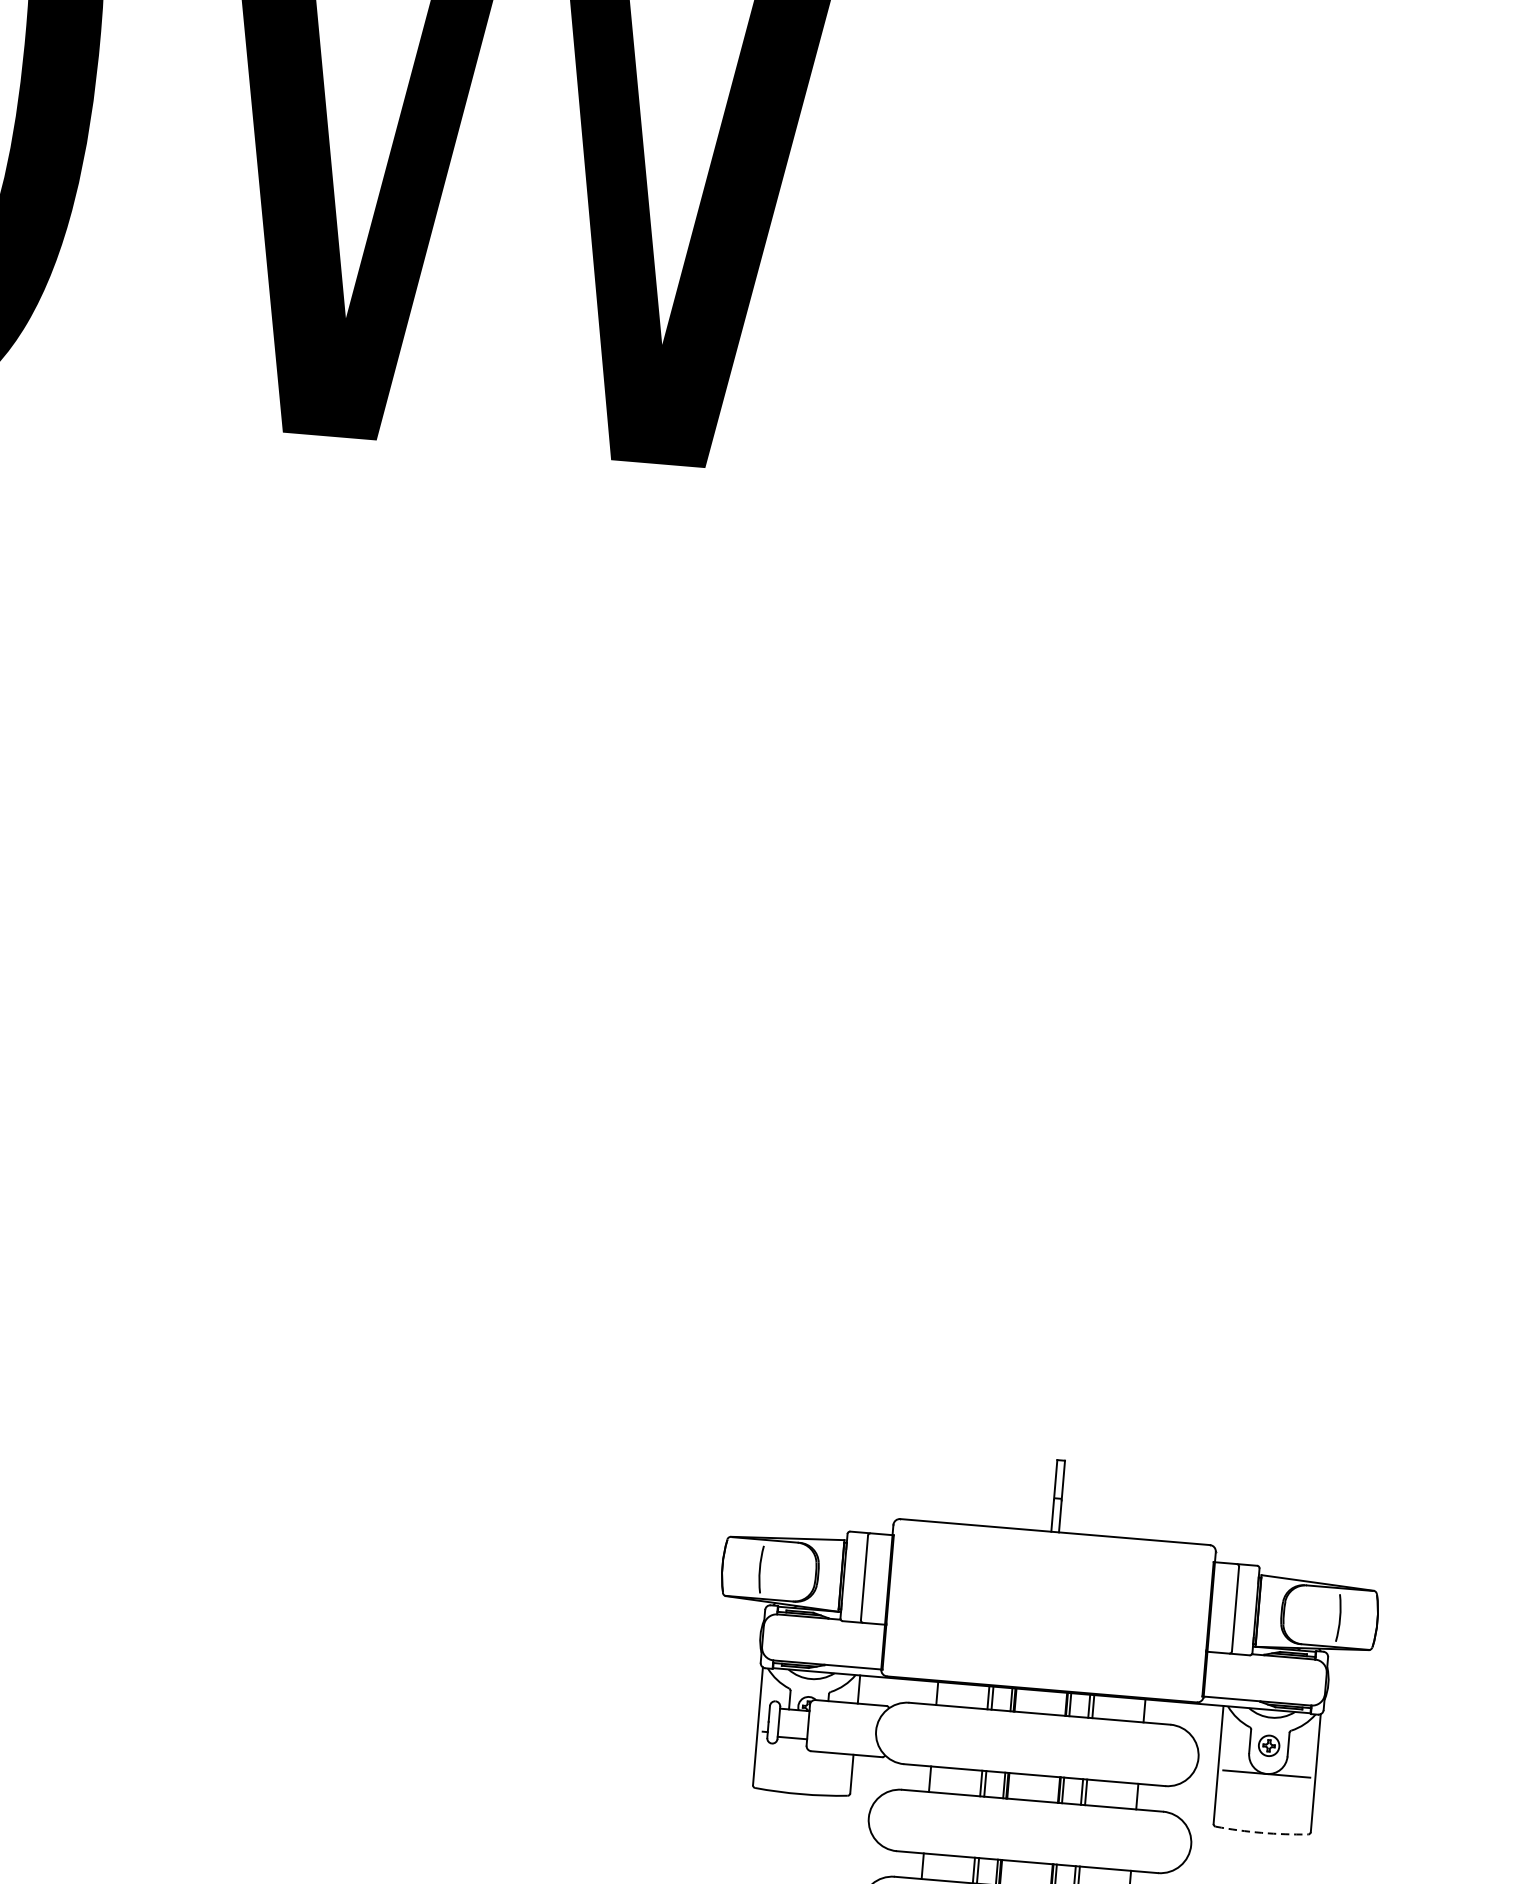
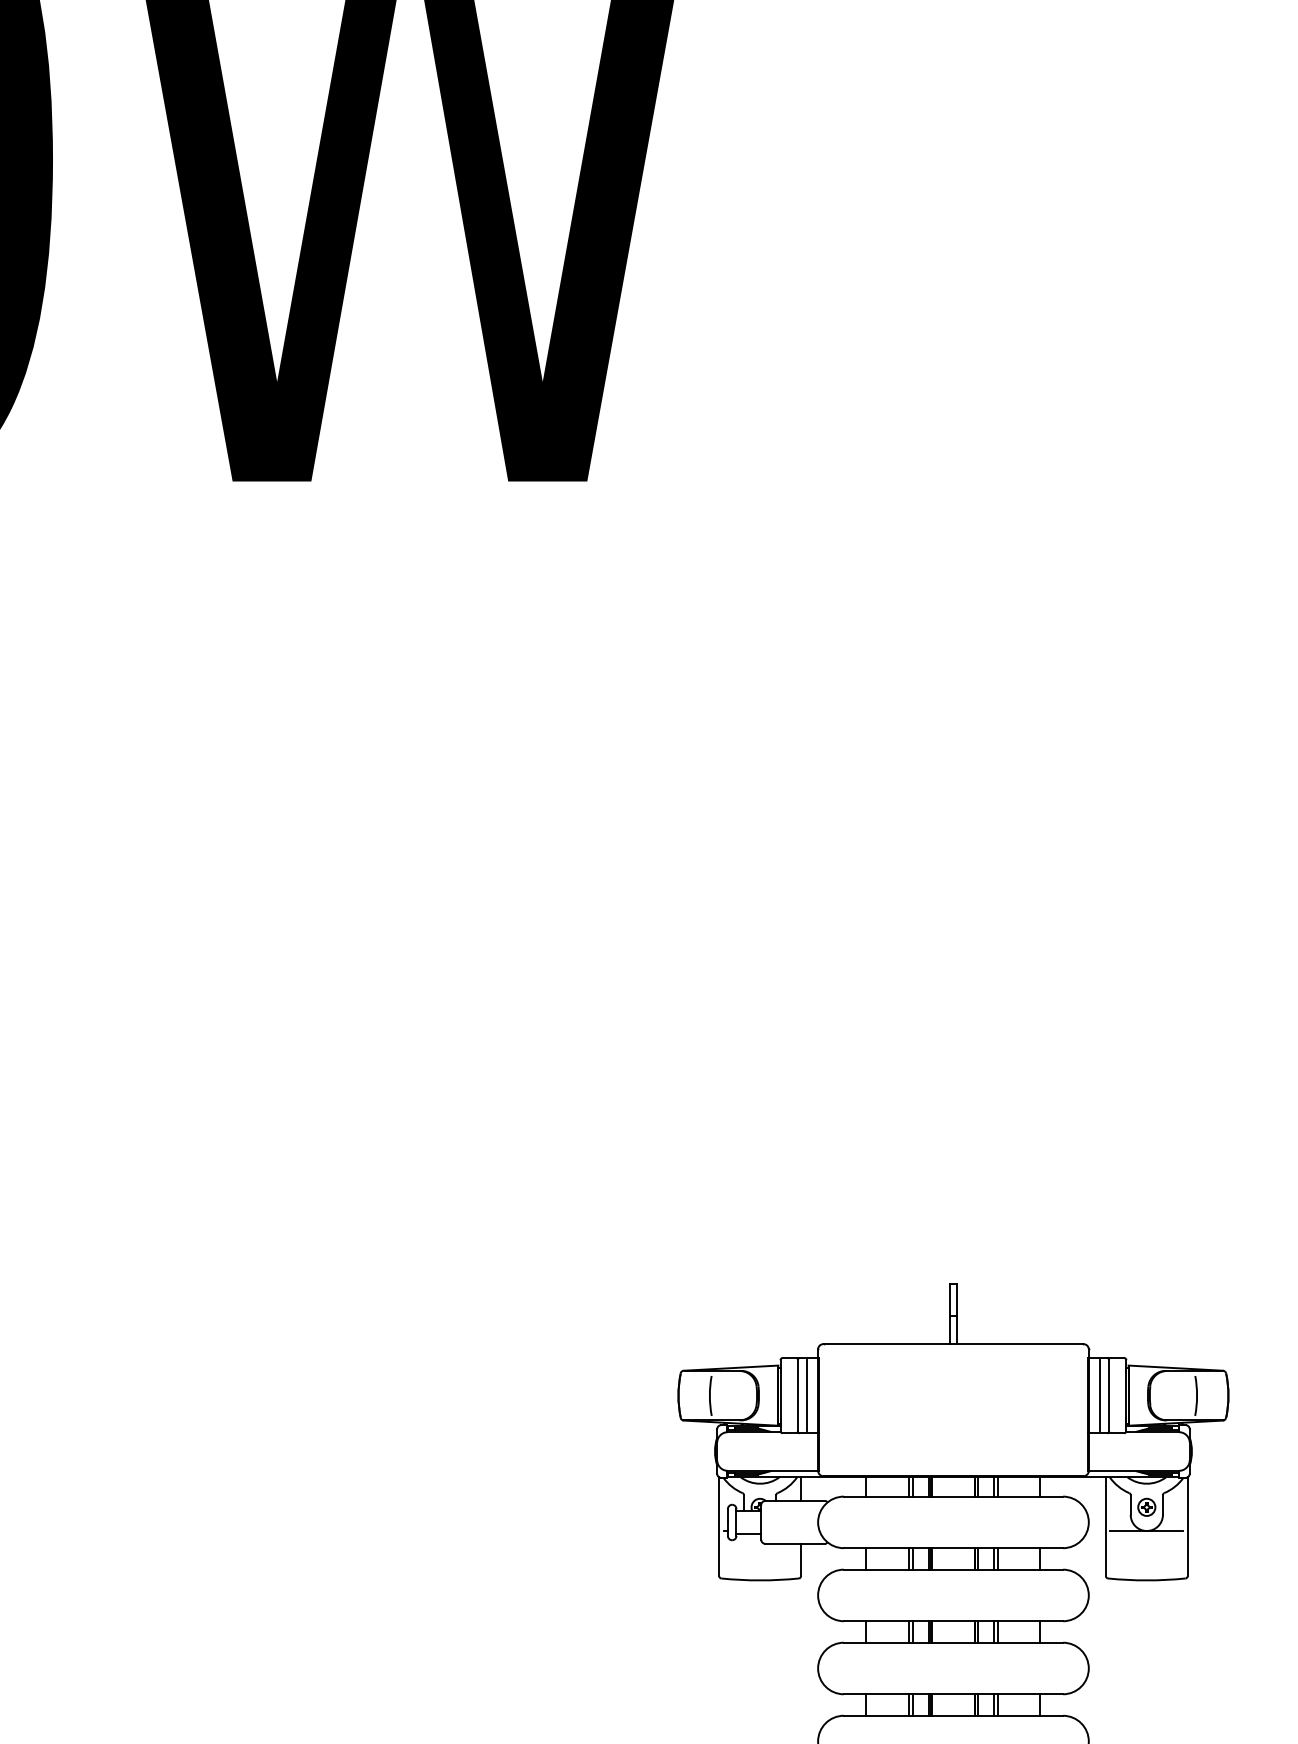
line: (876, 1578) -> (807, 1395), added
line: (1223, 1607) -> (1099, 1395), added
arc: (1261, 1832) -> (1146, 1580), dashed -> solid

